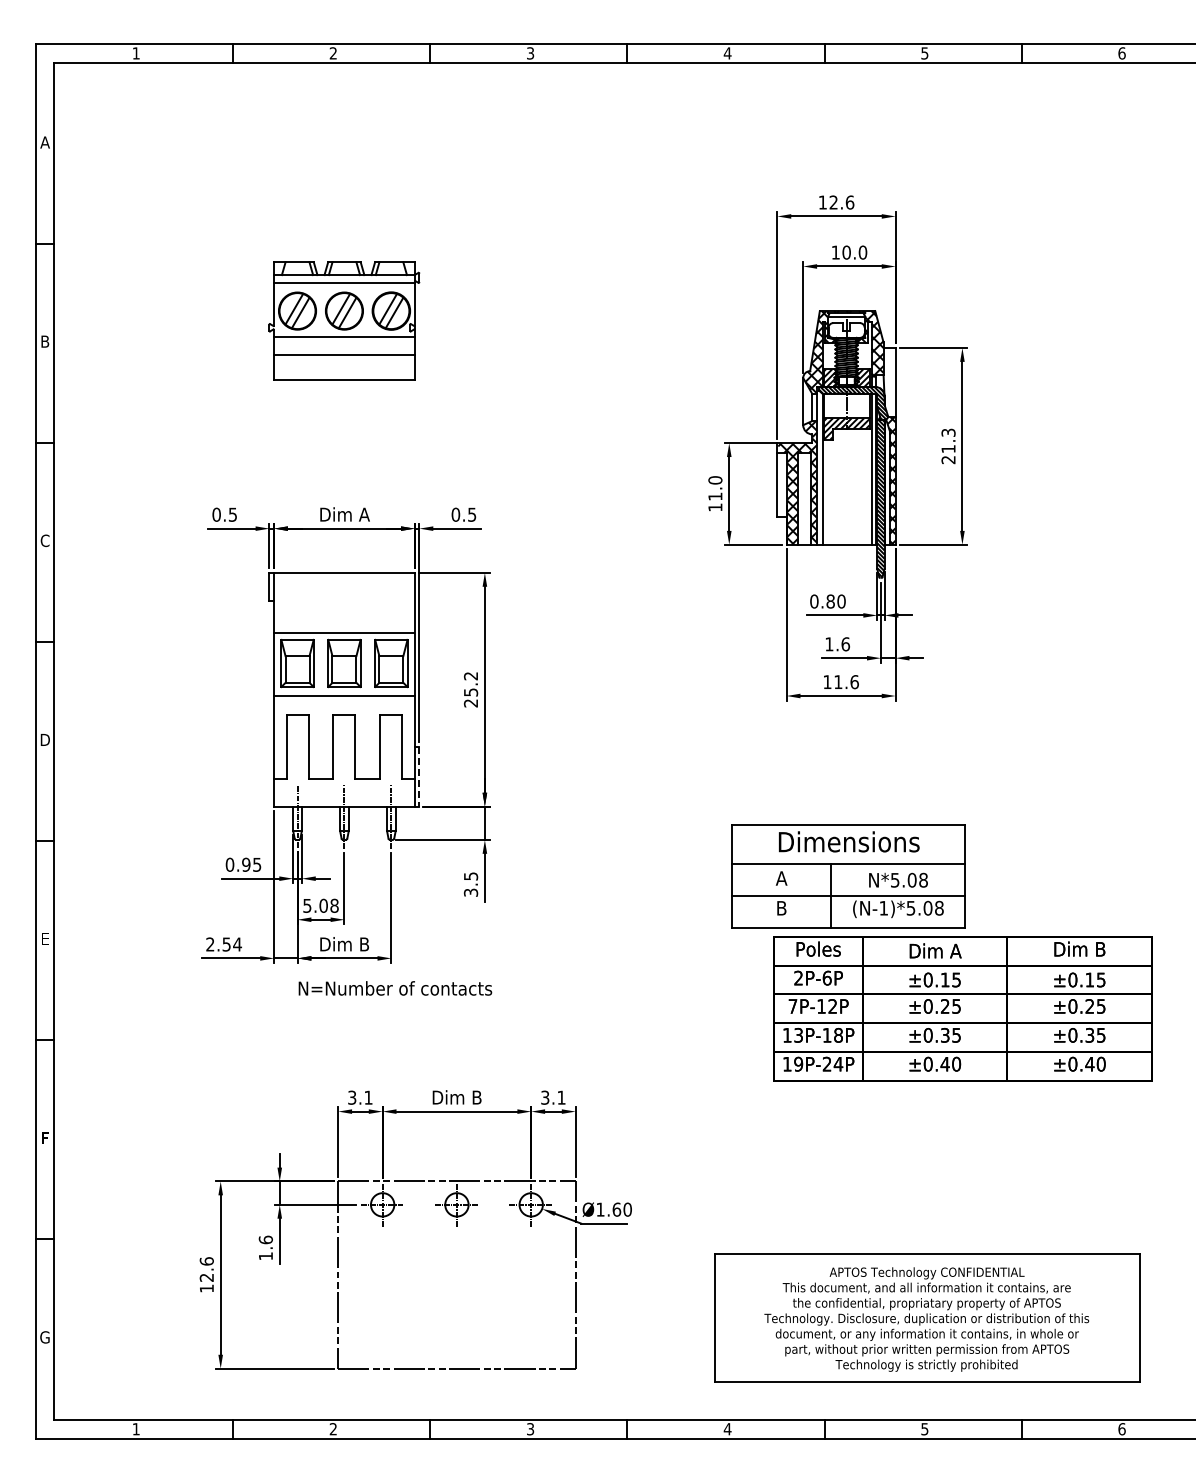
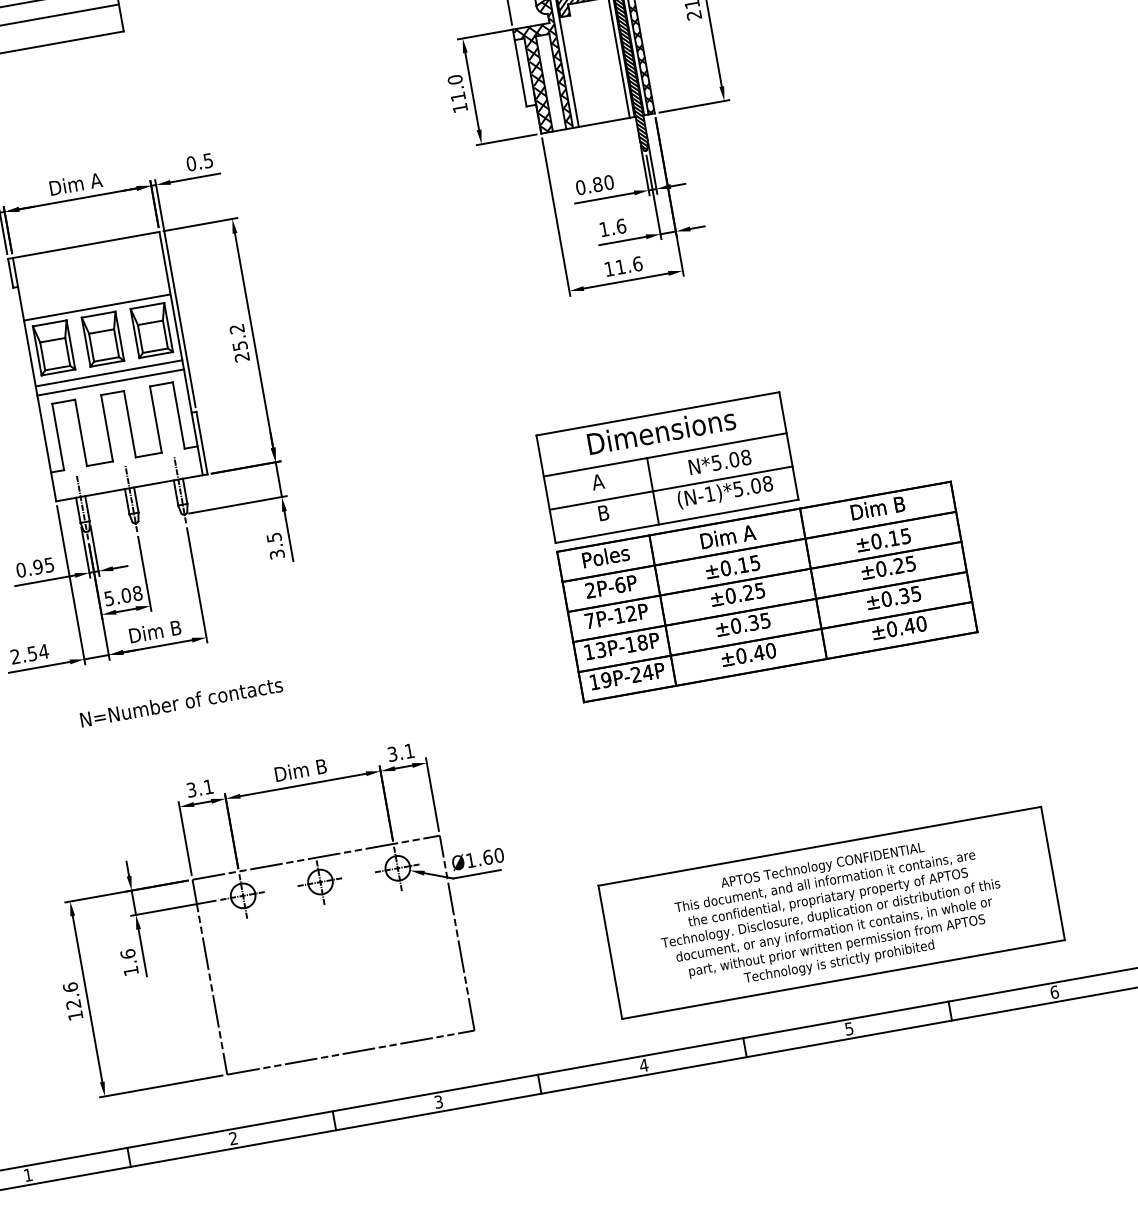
line: (344, 705) -> (110, 383), added
line: (419, 777) -> (202, 444), dashed -> solid
text: (395, 988) -> (181, 702), moved
part: (962, 1008) -> (766, 591), moved

